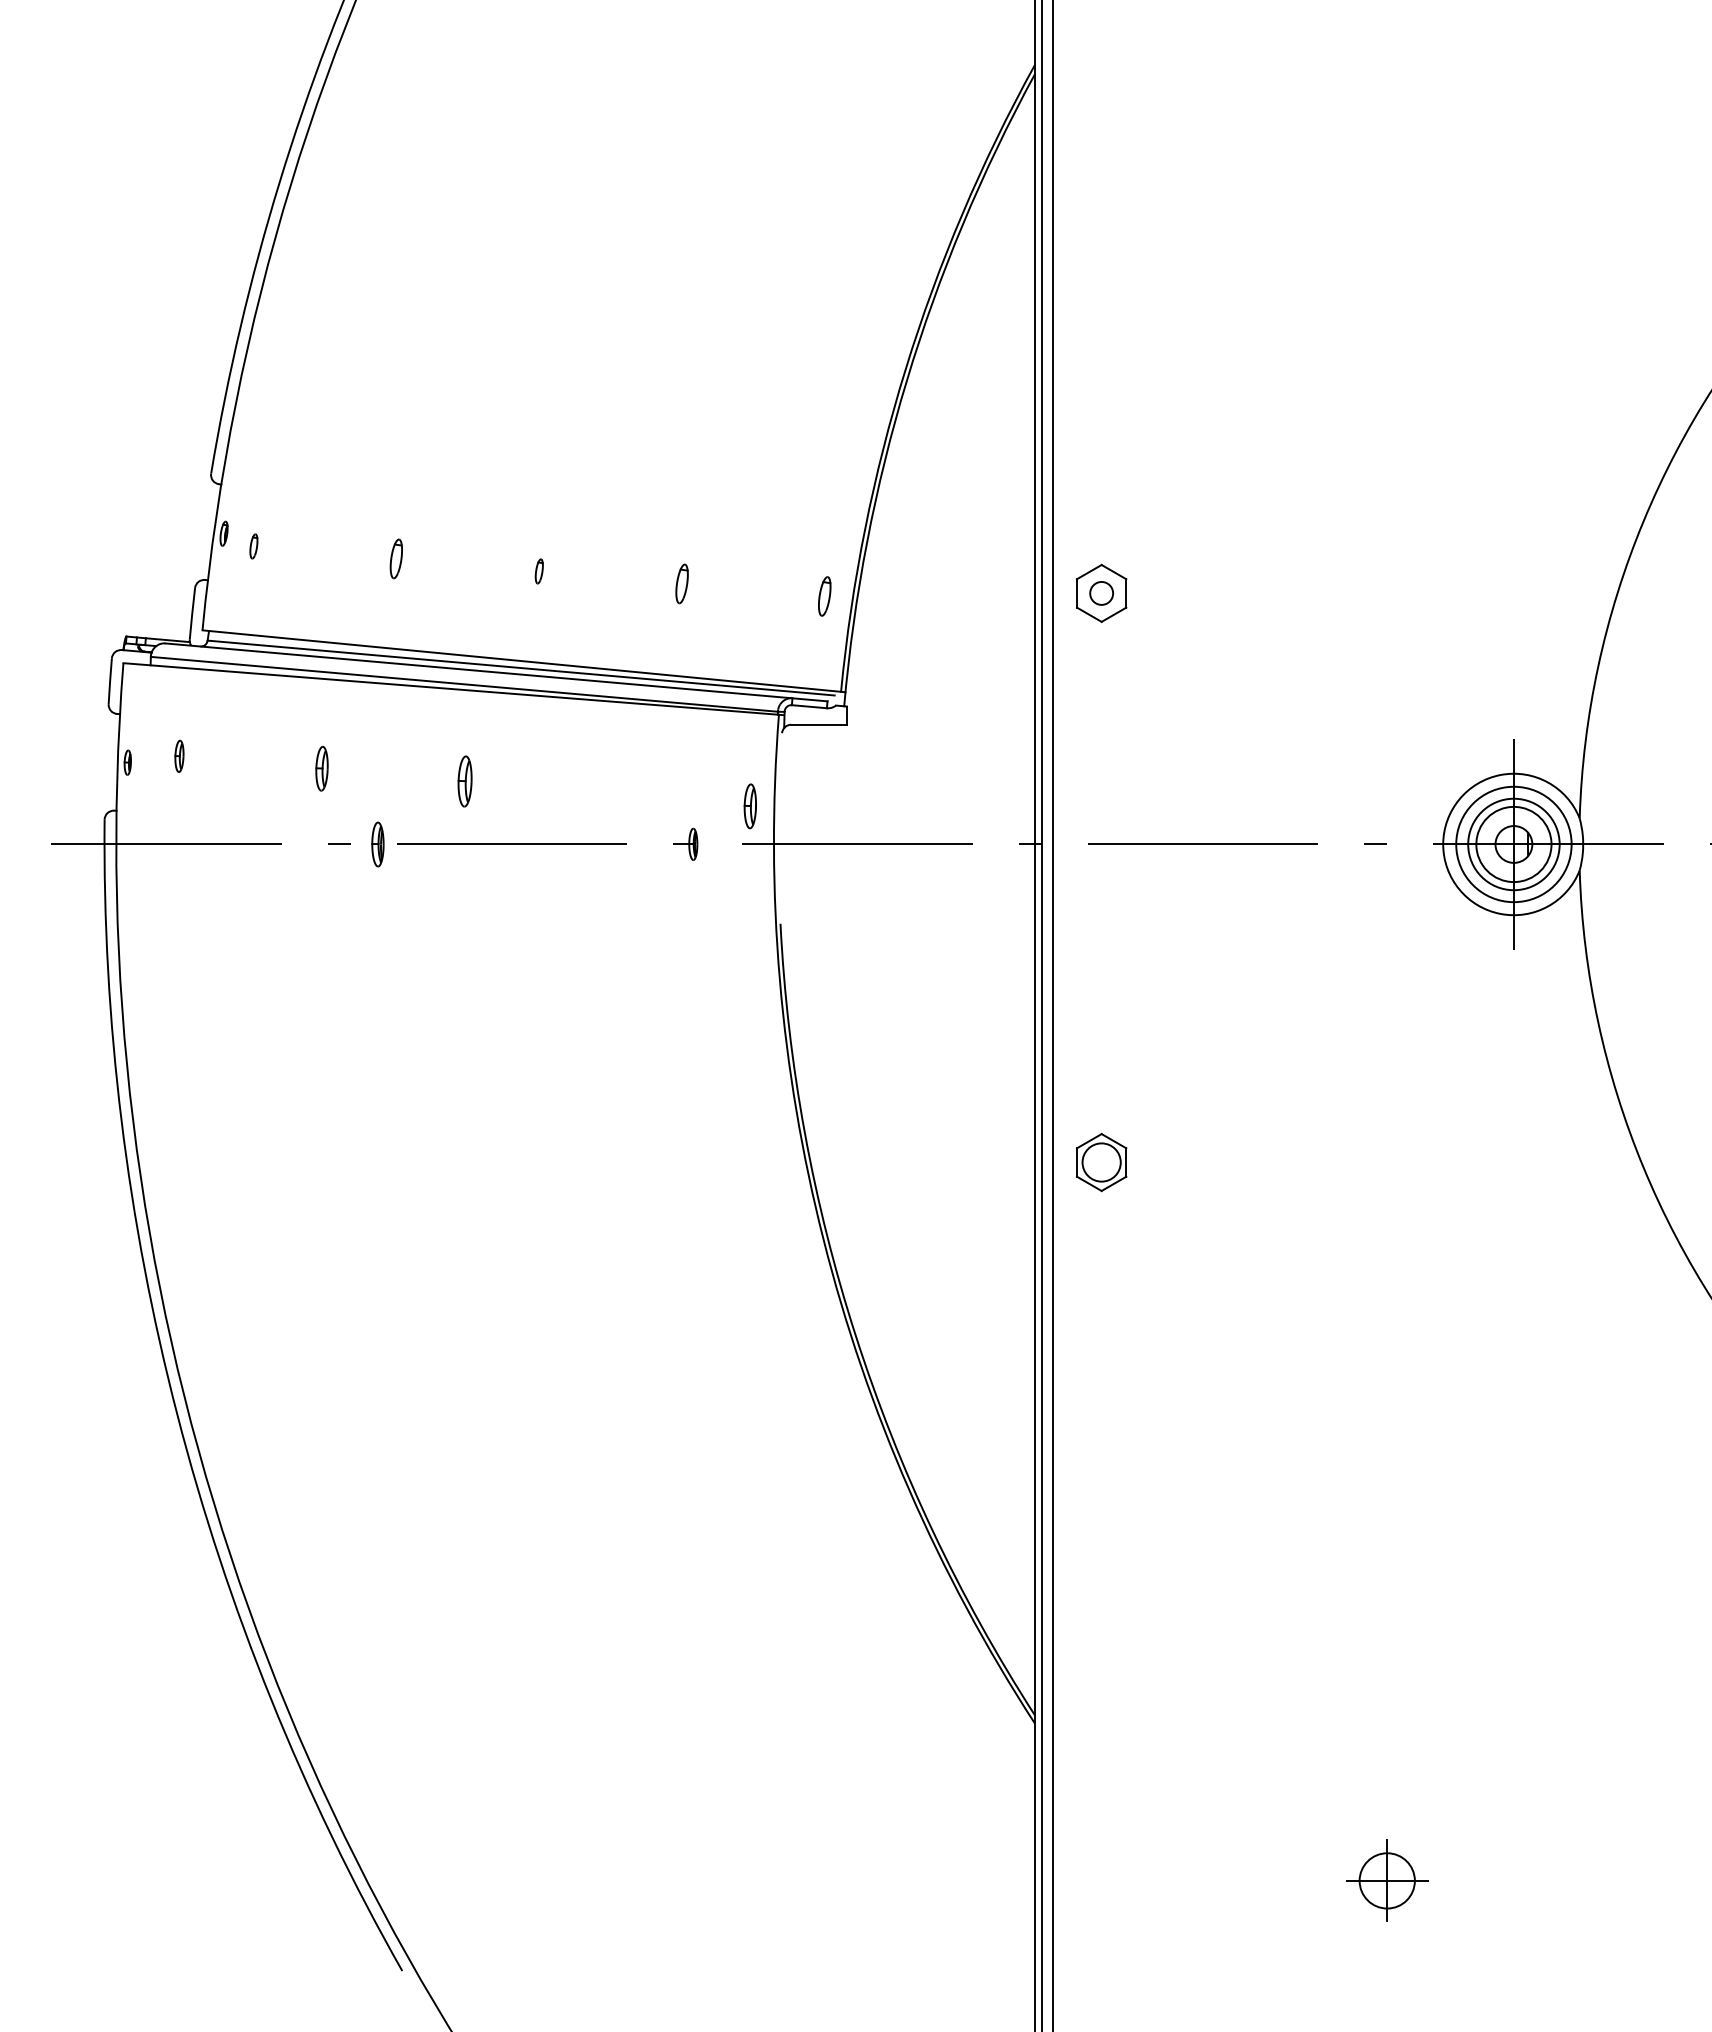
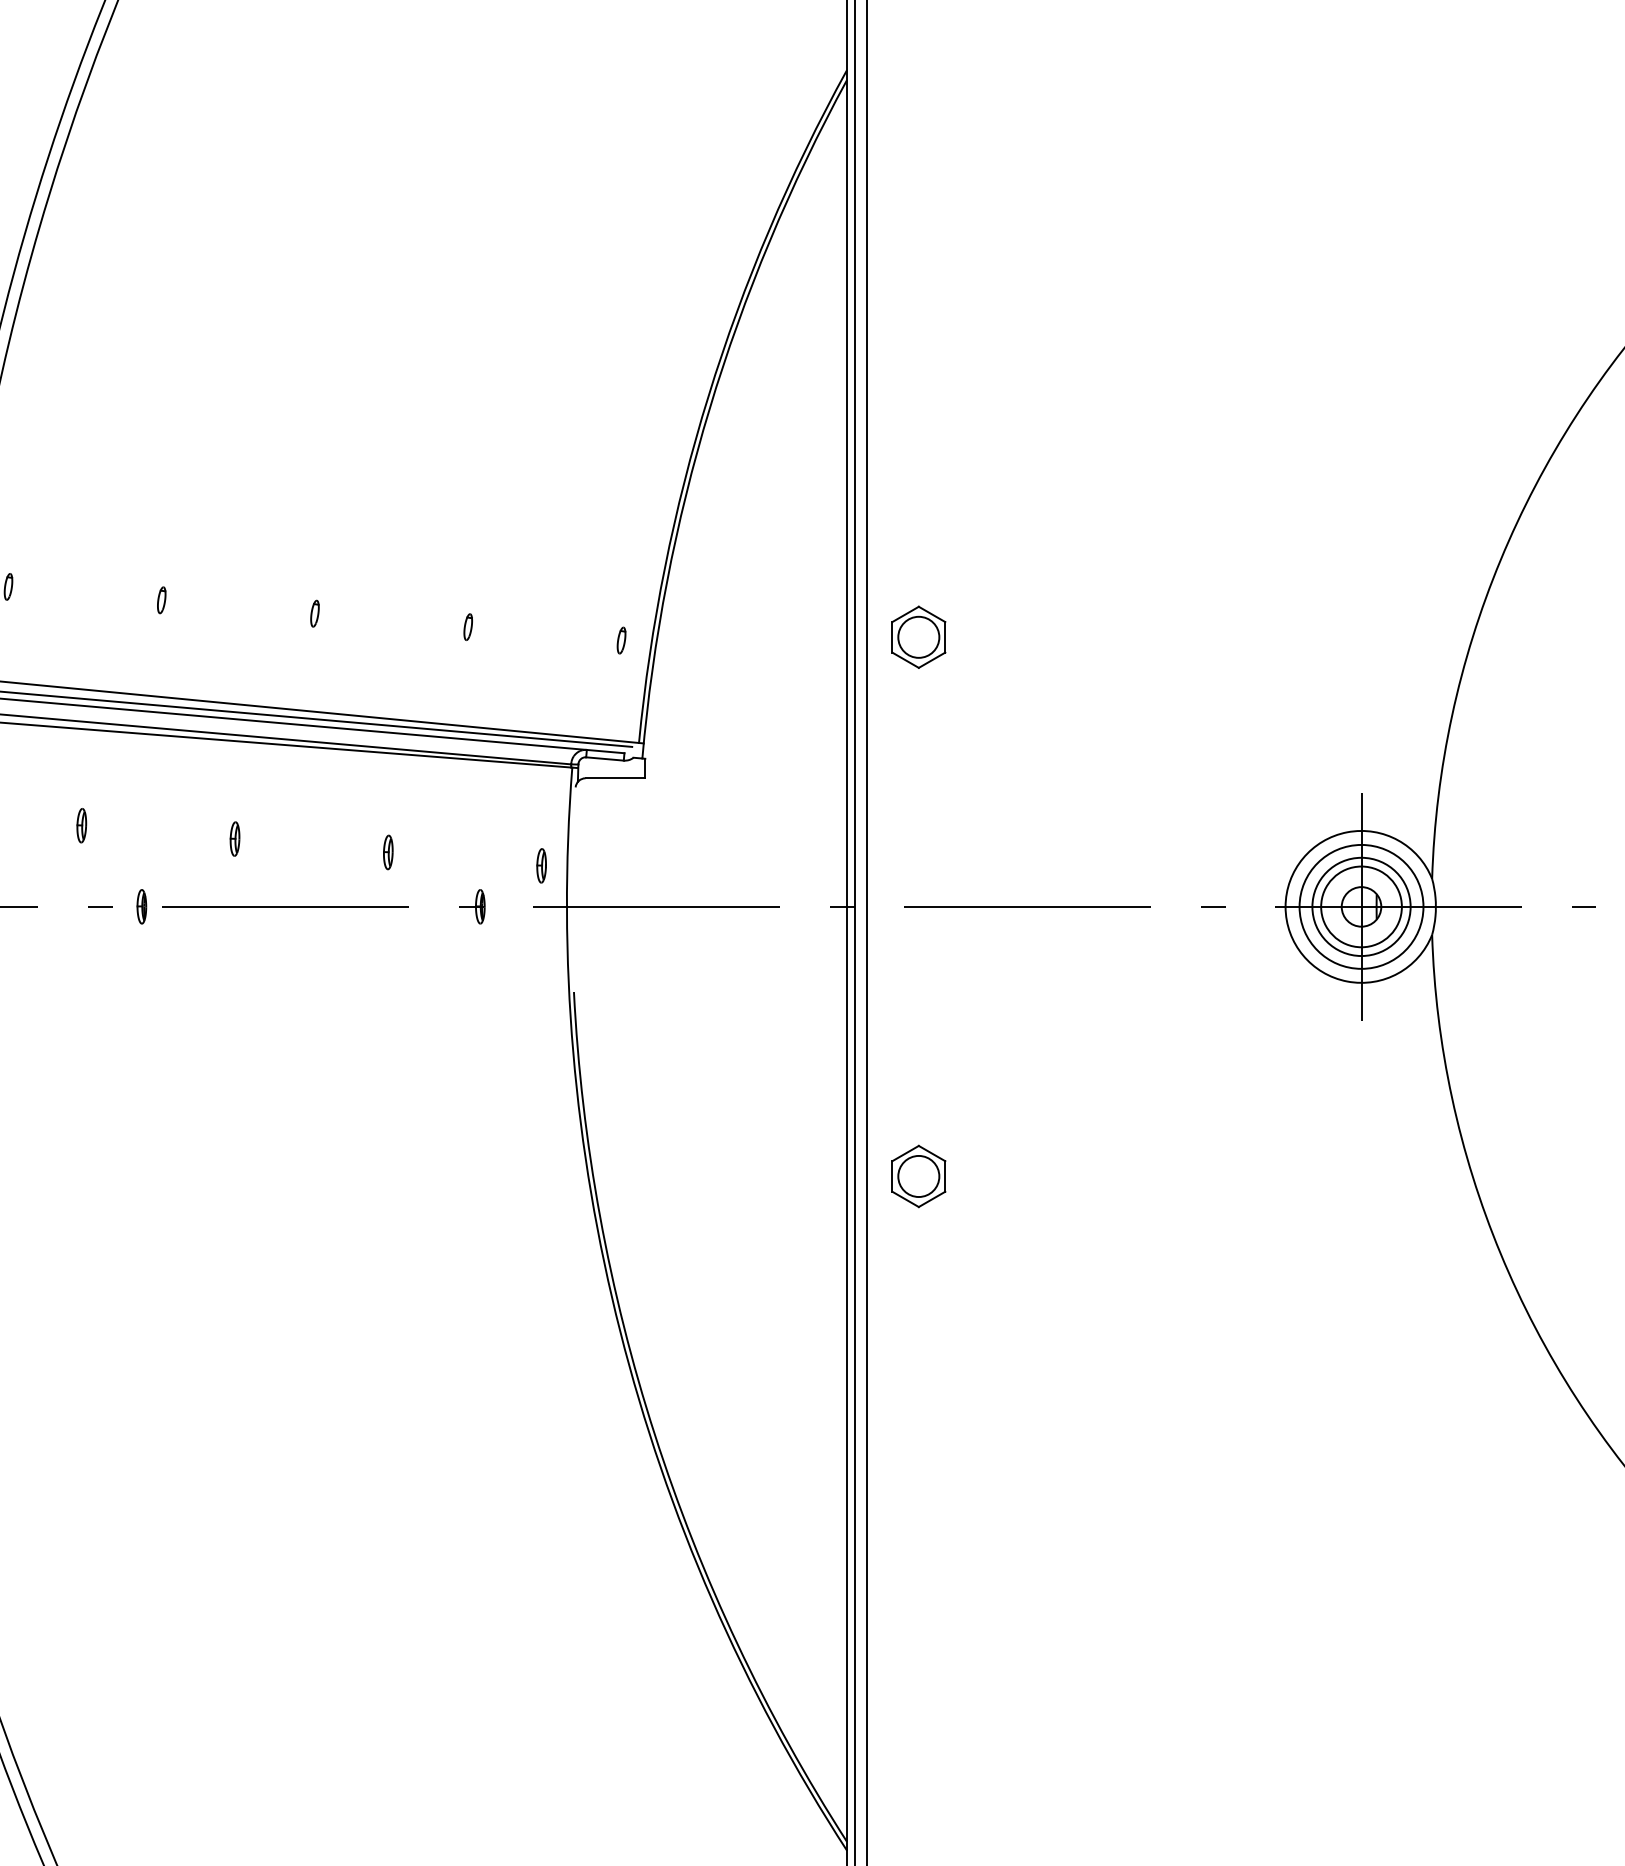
part: (396, 558) -> (161, 599), size x0.62
part: (681, 583) -> (467, 626), size x0.62
circle: (1101, 593) -> (918, 637), size x1.67
part: (824, 596) -> (621, 640), size x0.62
part: (322, 768) -> (82, 825), size x0.71
part: (464, 780) -> (234, 838), size x0.62
part: (607, 793) -> (388, 852), added
part: (750, 805) -> (541, 865), size x0.71
part: (378, 843) -> (142, 905), size x0.71
part: (1101, 1162) -> (918, 1176), moved

